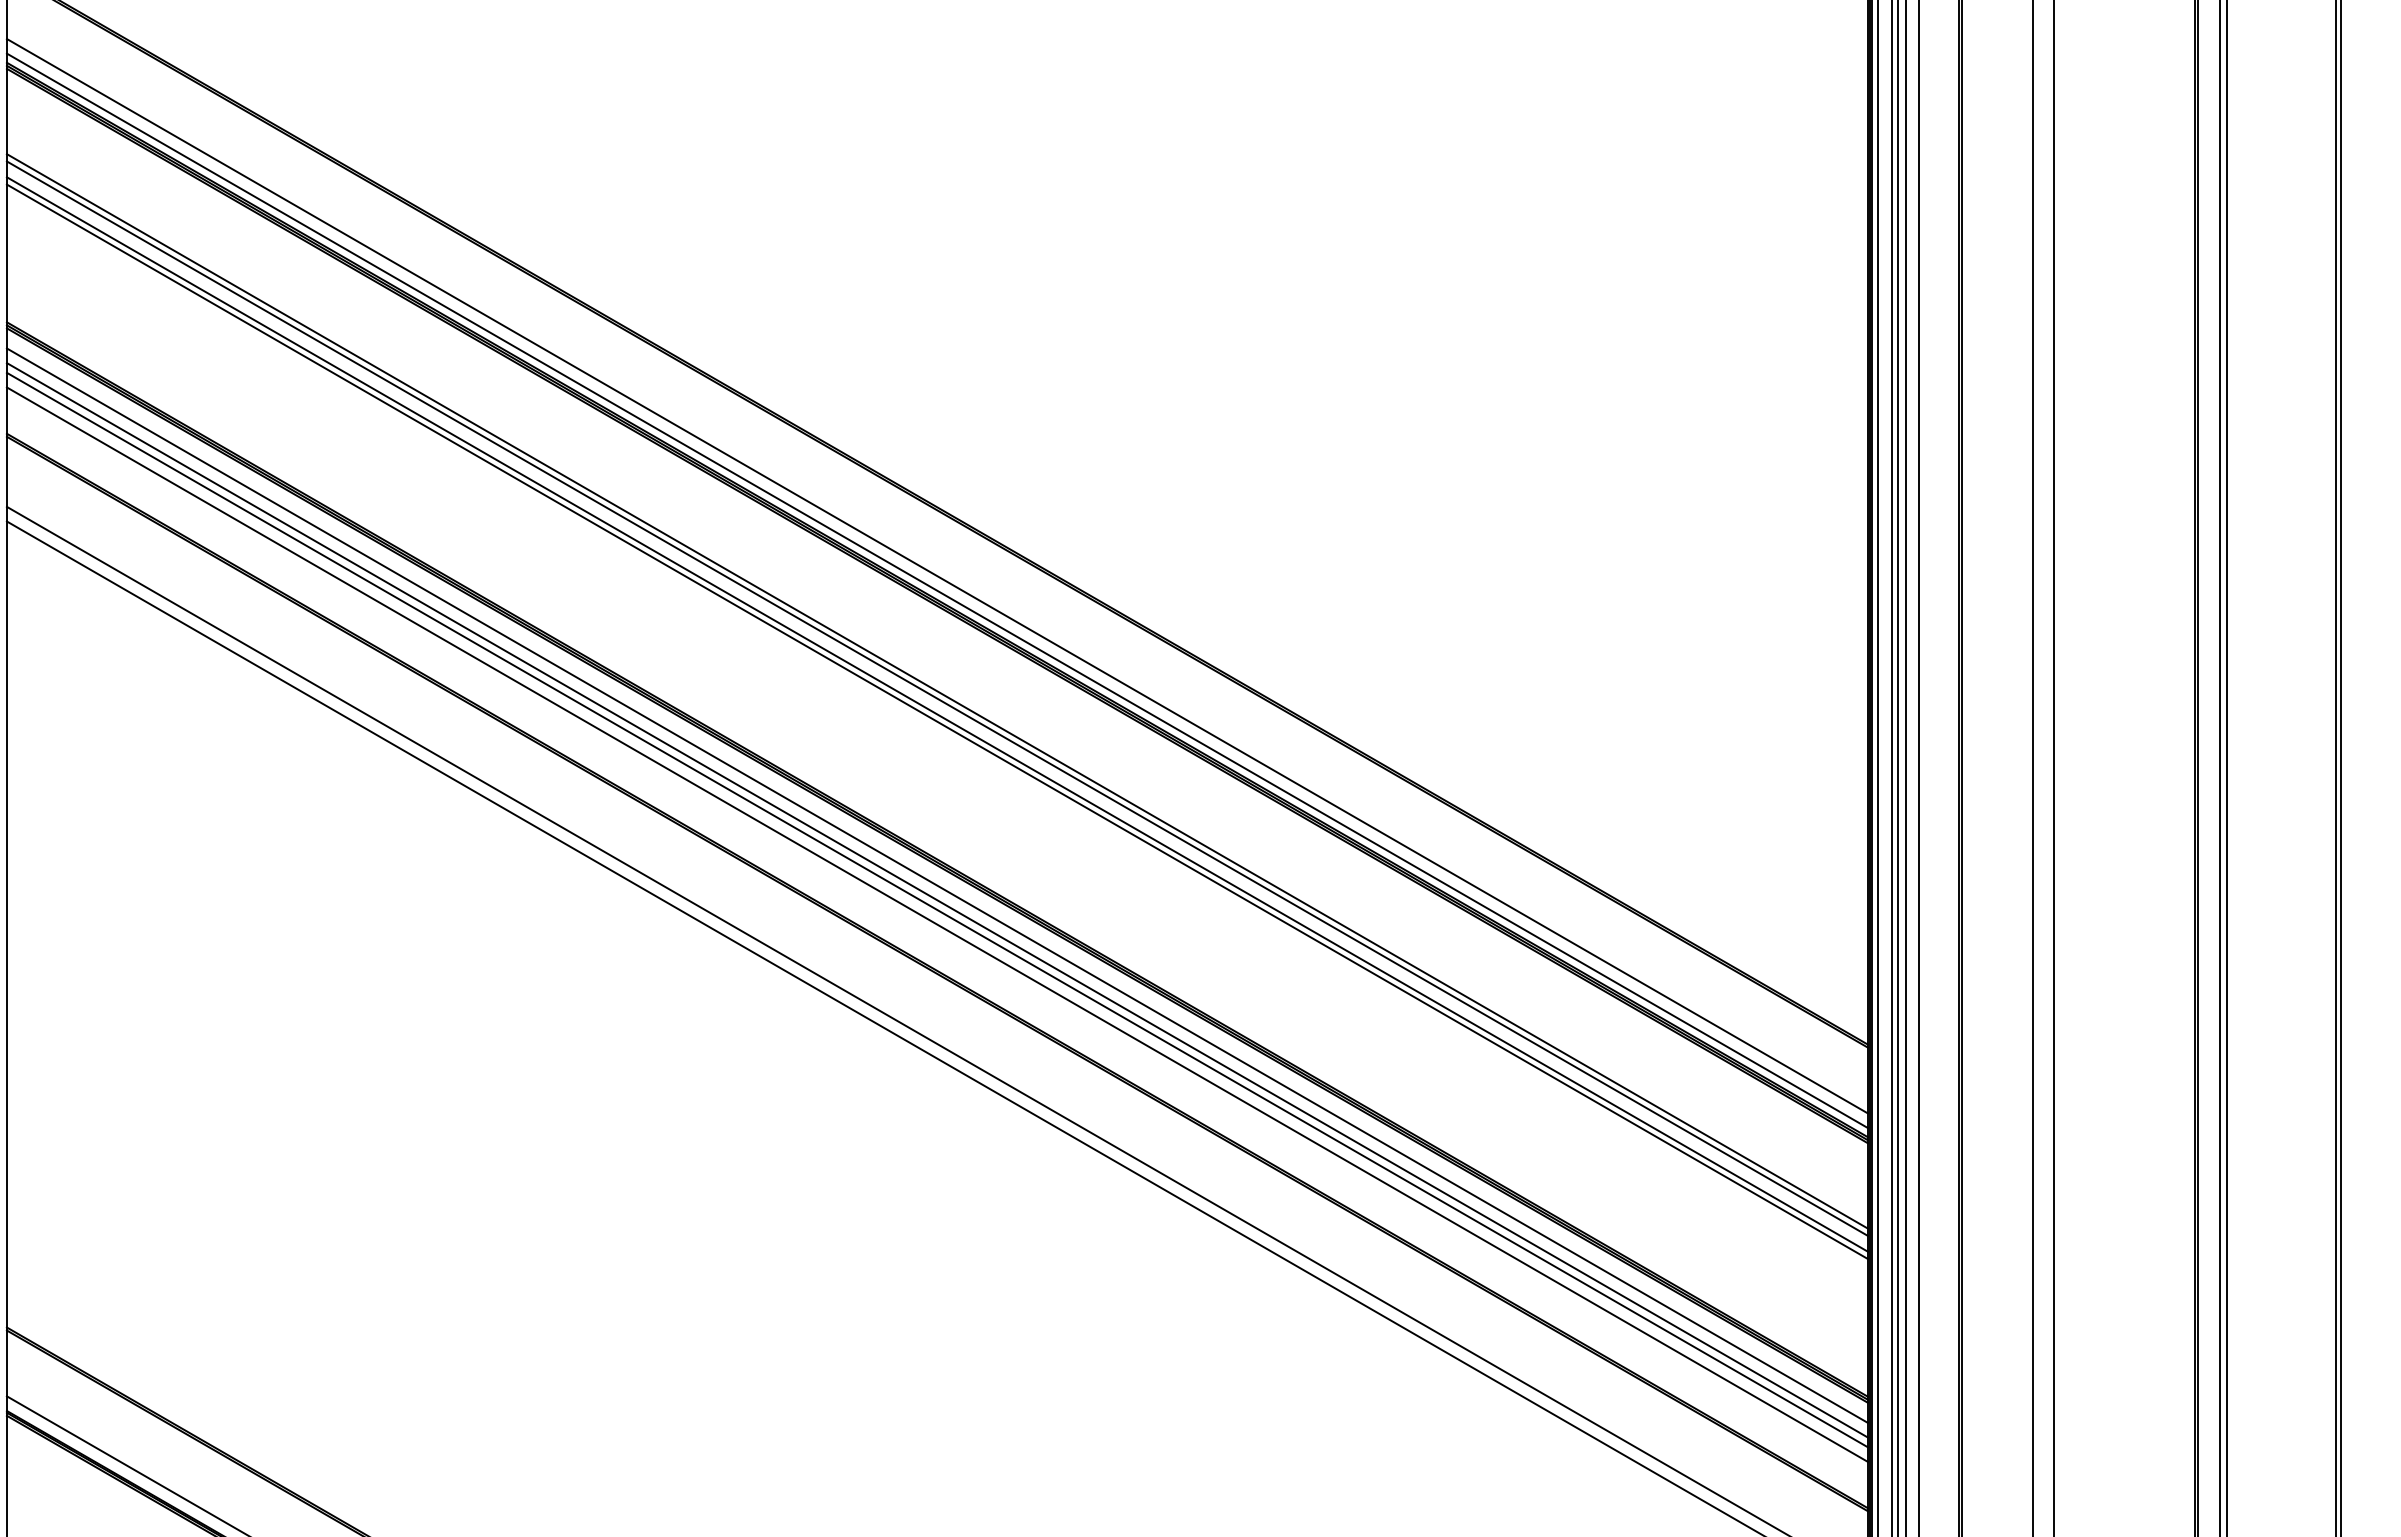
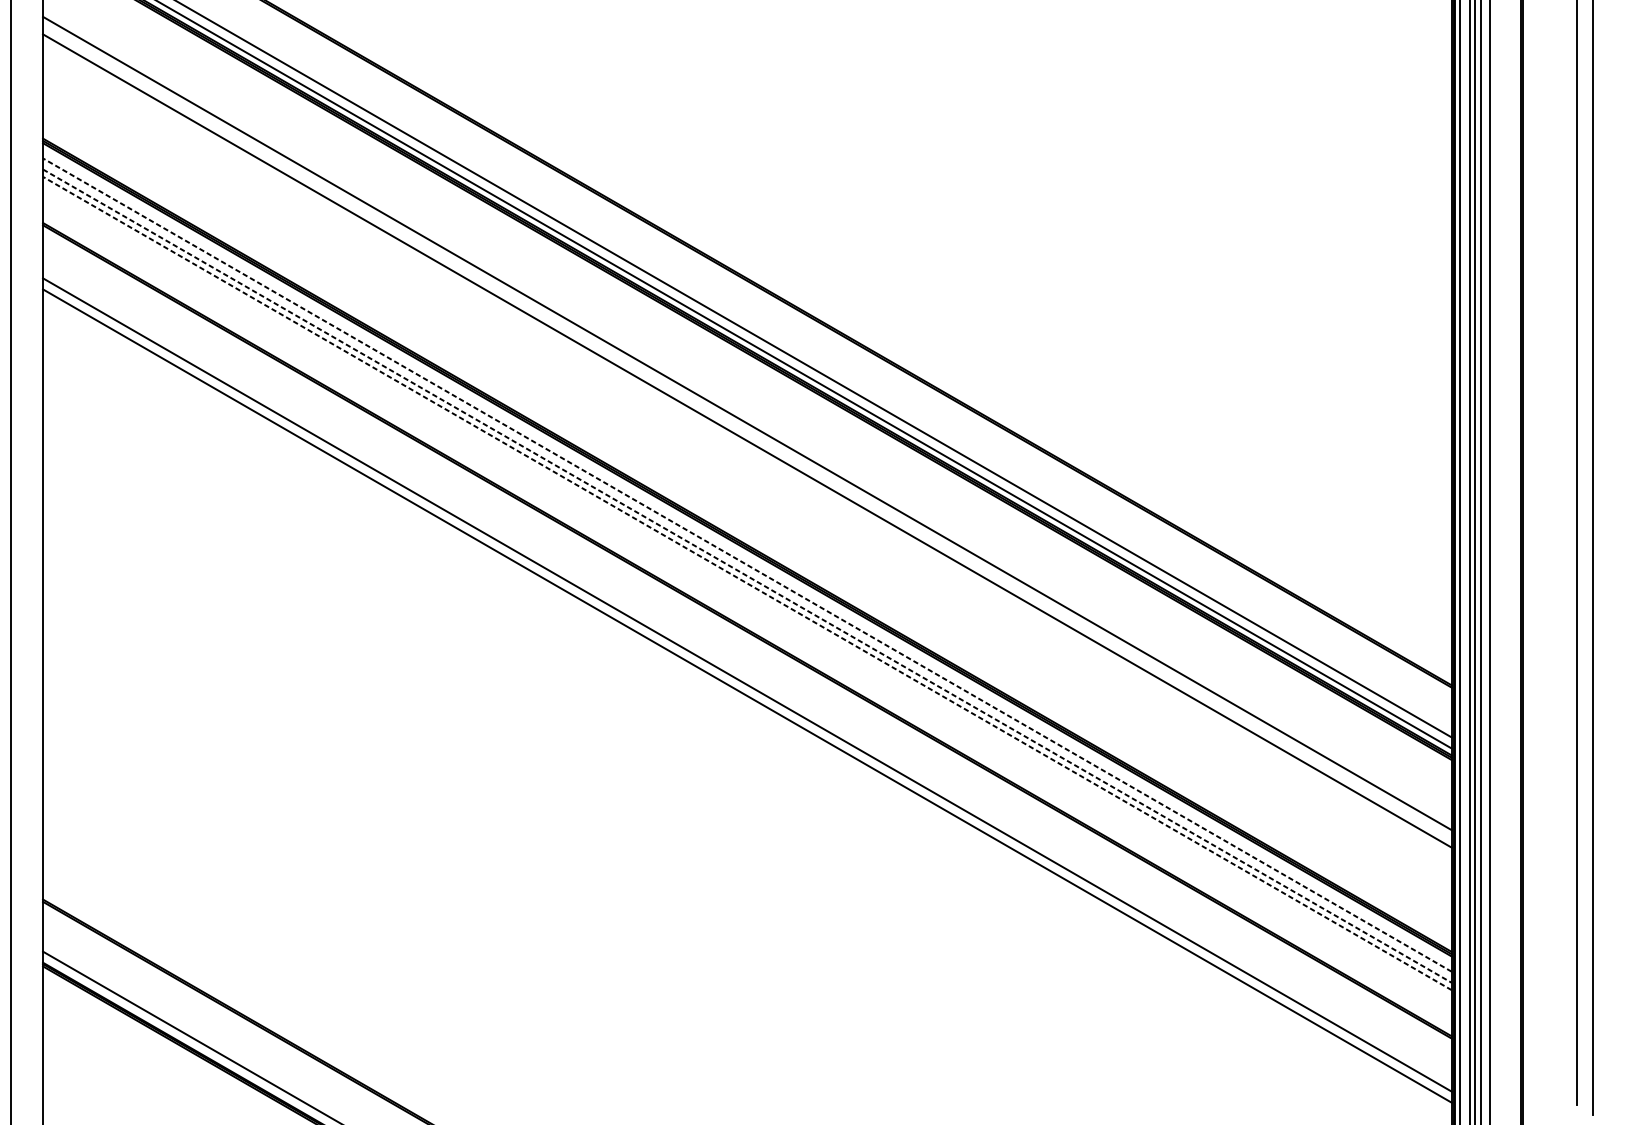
line: (936, 691) -> (746, 418), removed
line: (936, 714) -> (746, 435), removed
line: (936, 885) -> (746, 564), solid -> dashed
line: (937, 900) -> (747, 576), solid -> dashed
line: (936, 909) -> (746, 583), solid -> dashed
line: (936, 924) -> (746, 594), removed

